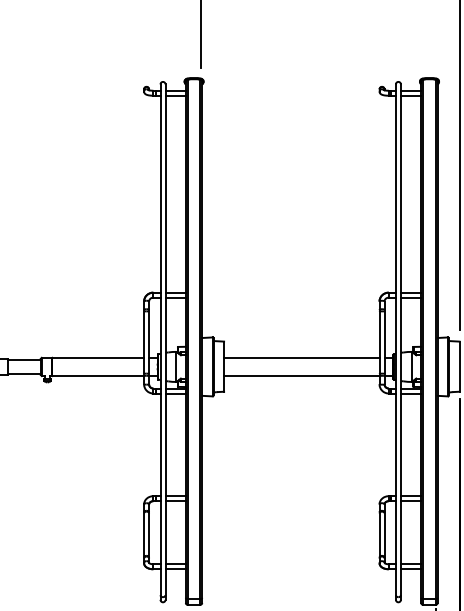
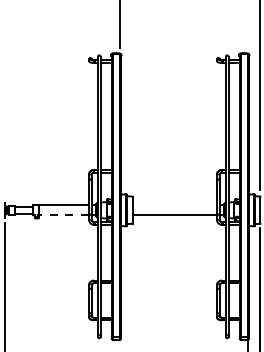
line: (301, 358) -> (174, 205), removed
line: (98, 376) -> (64, 215), solid -> dashed

